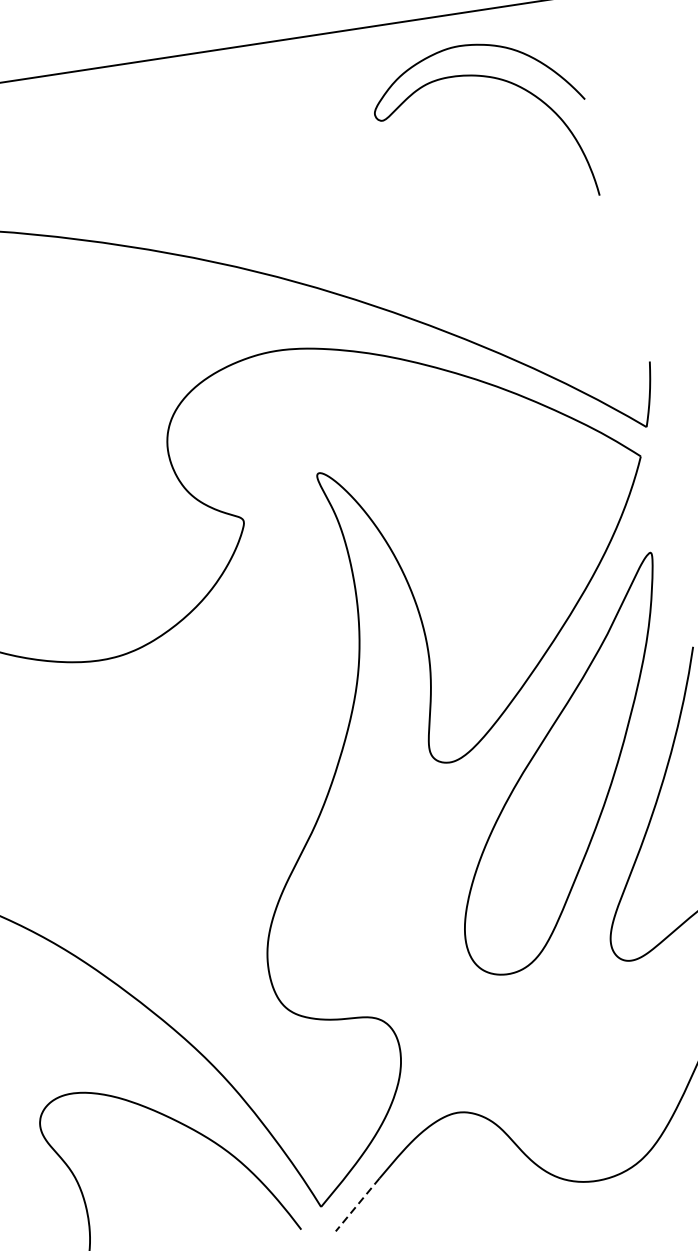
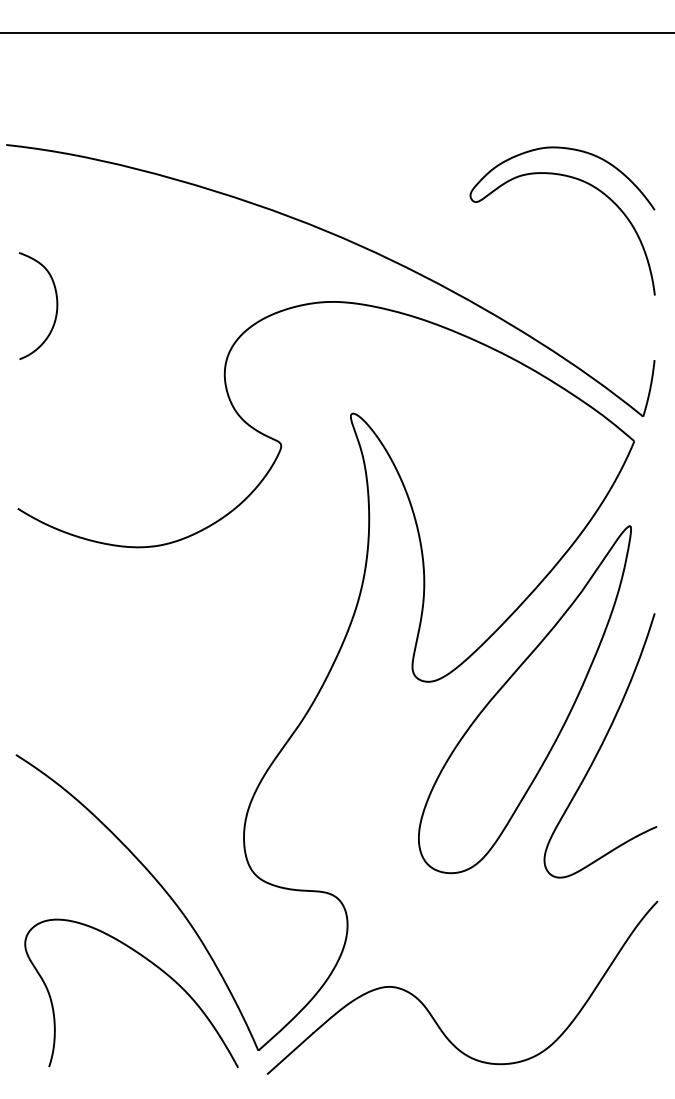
curve: (485, 77) -> (571, 178), moved
line: (357, 1204) -> (290, 1053), dashed -> solid

